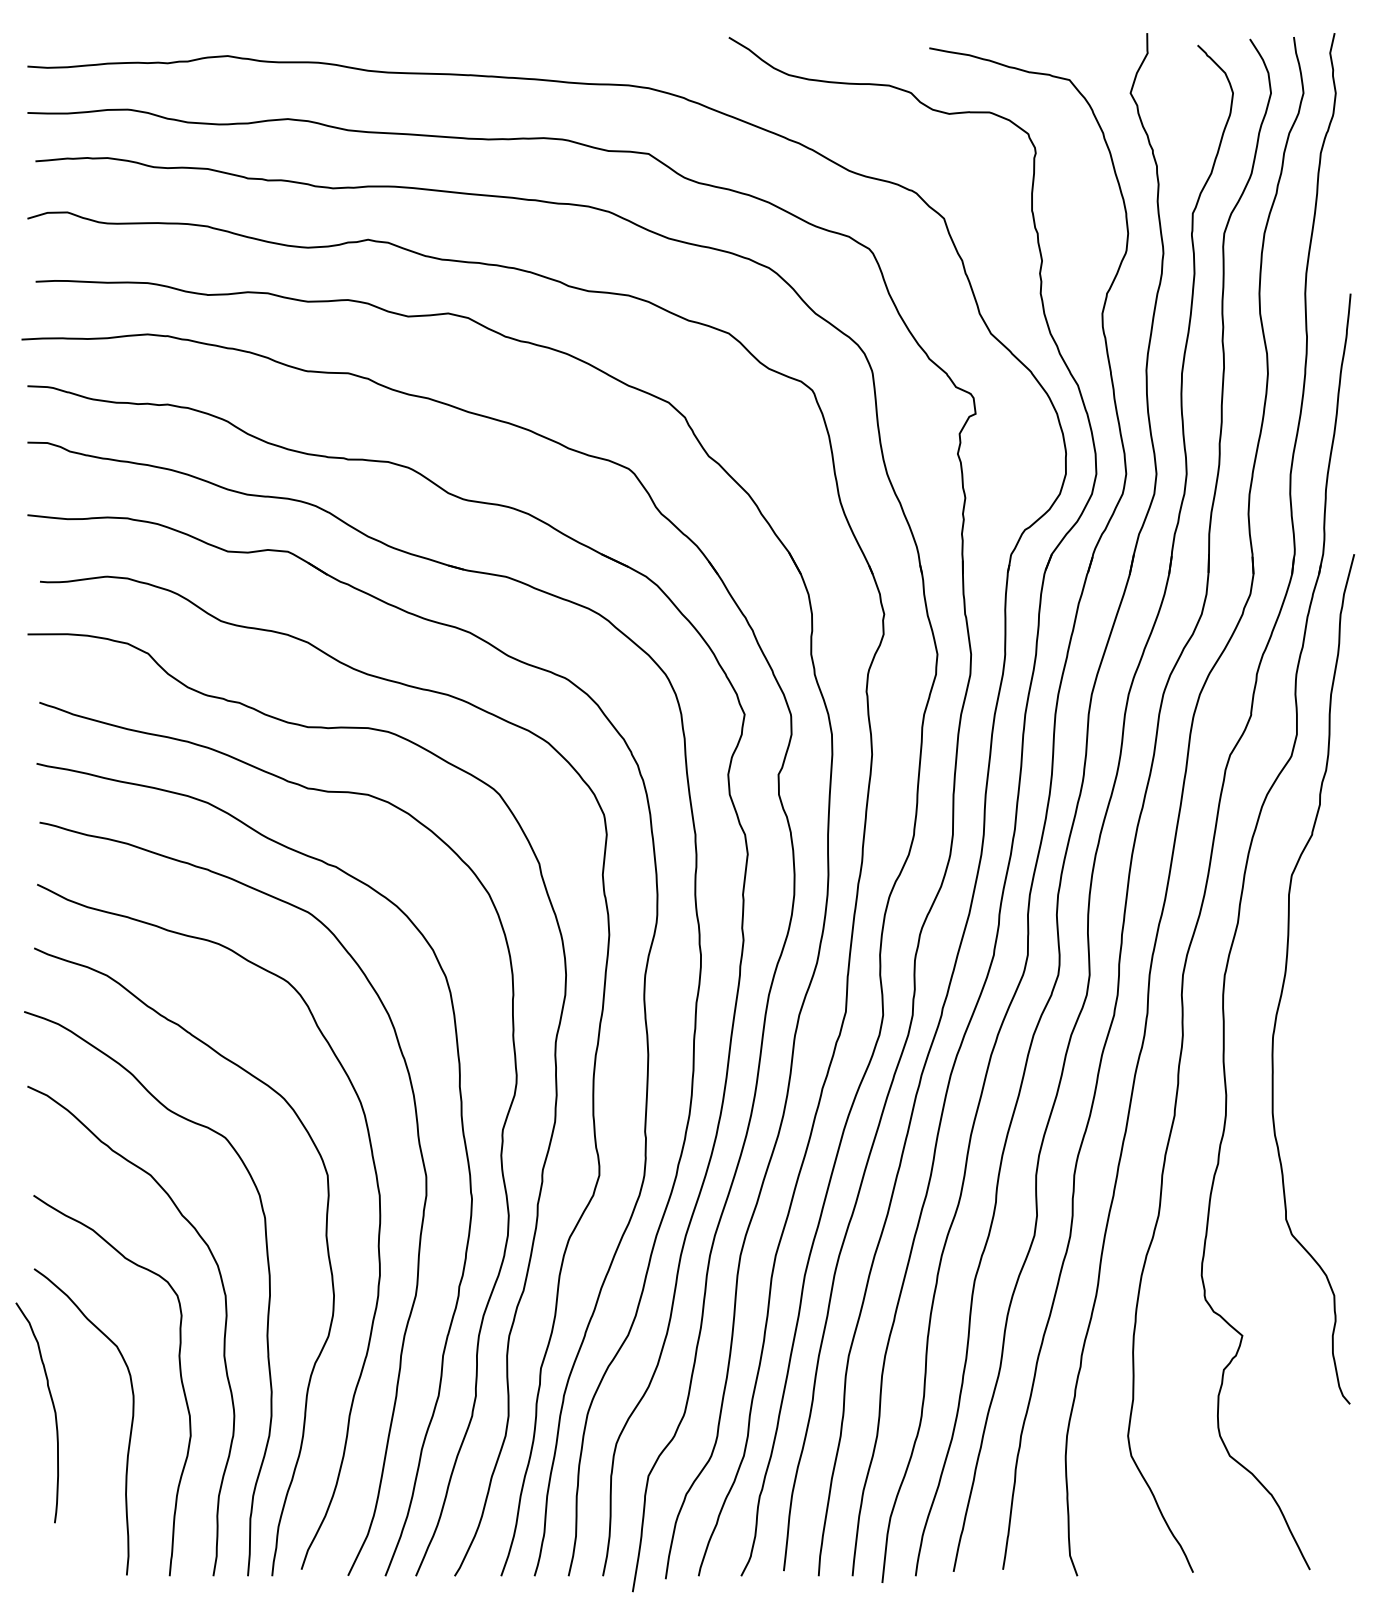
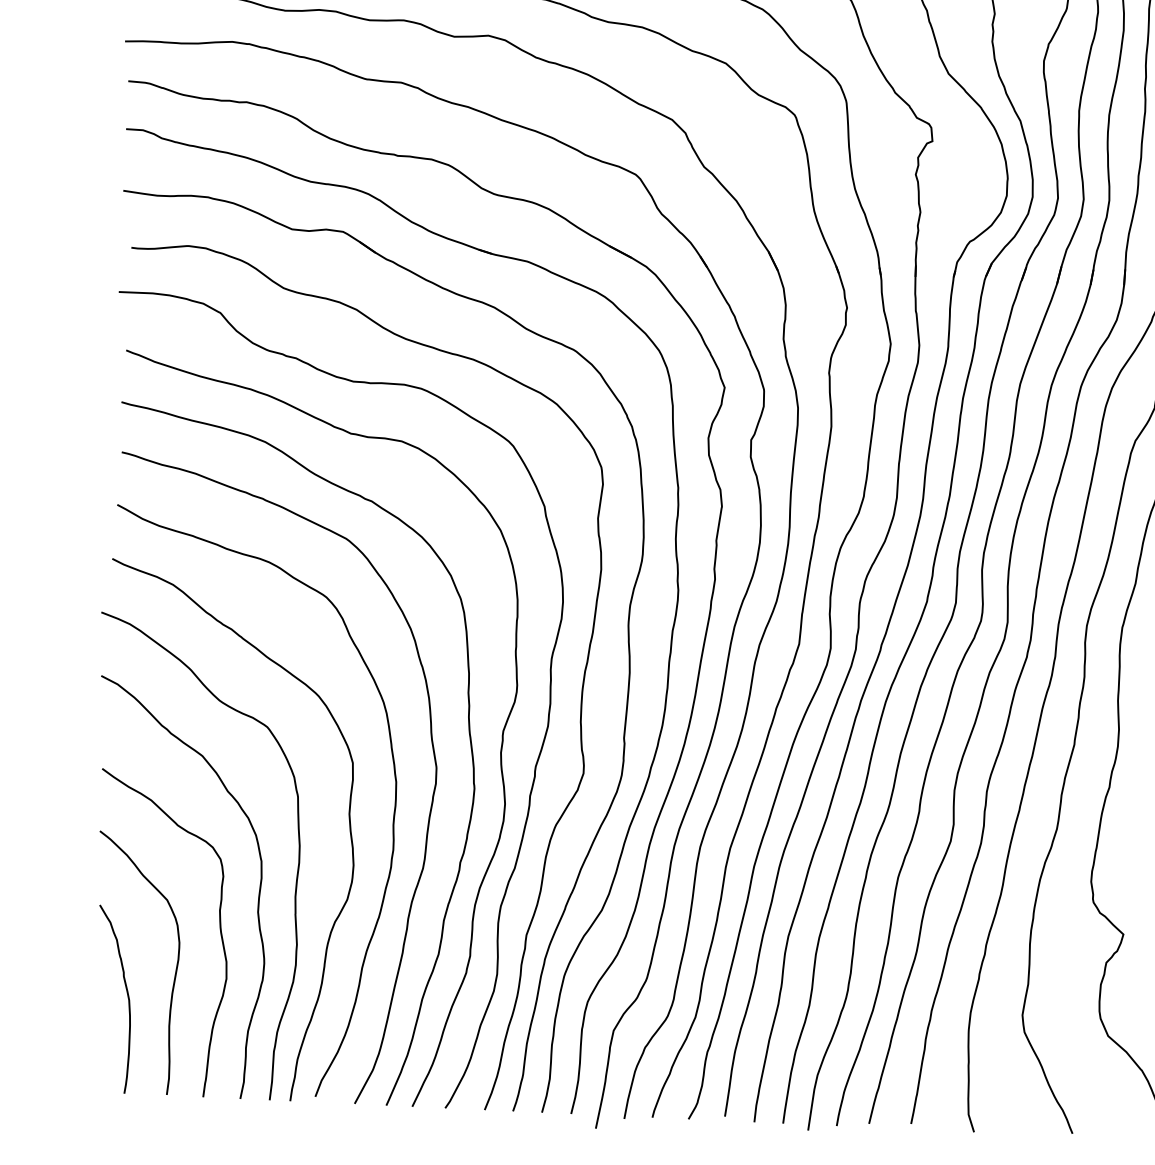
curve: (53, 1409) -> (127, 997), moved

